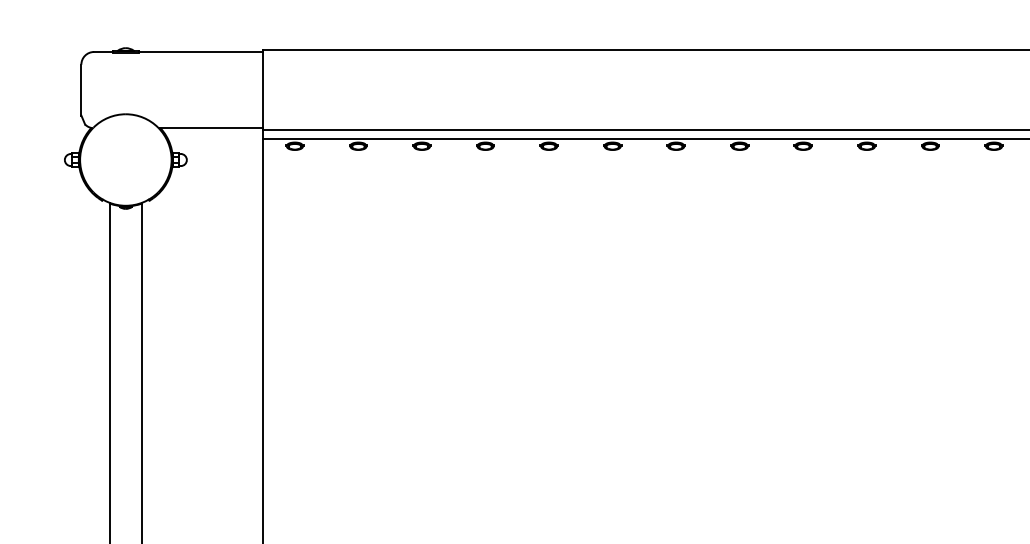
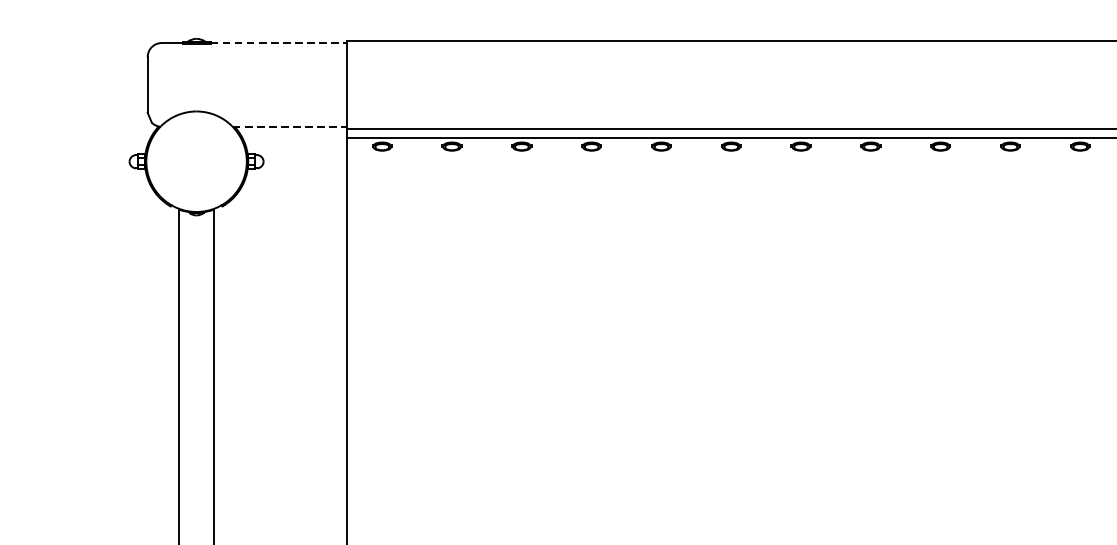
line: (201, 51) -> (279, 42), solid -> dashed
line: (211, 128) -> (290, 127), solid -> dashed

